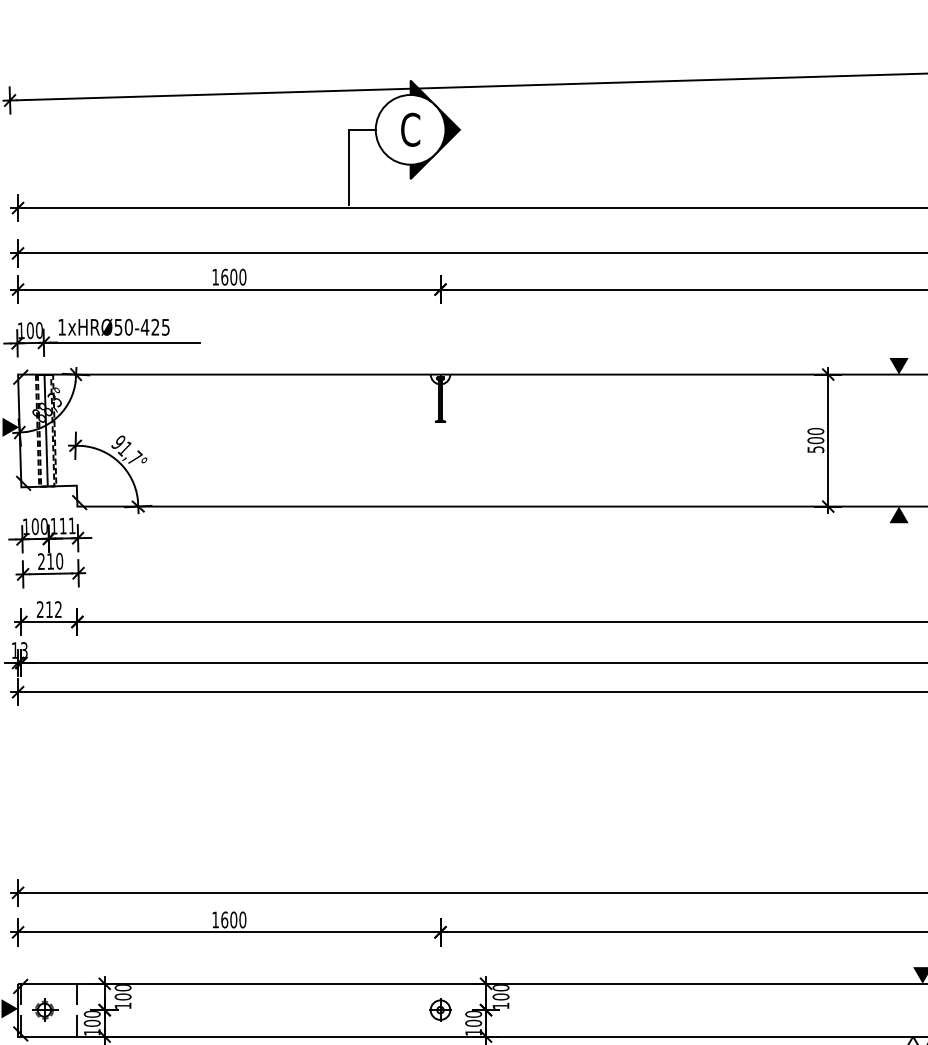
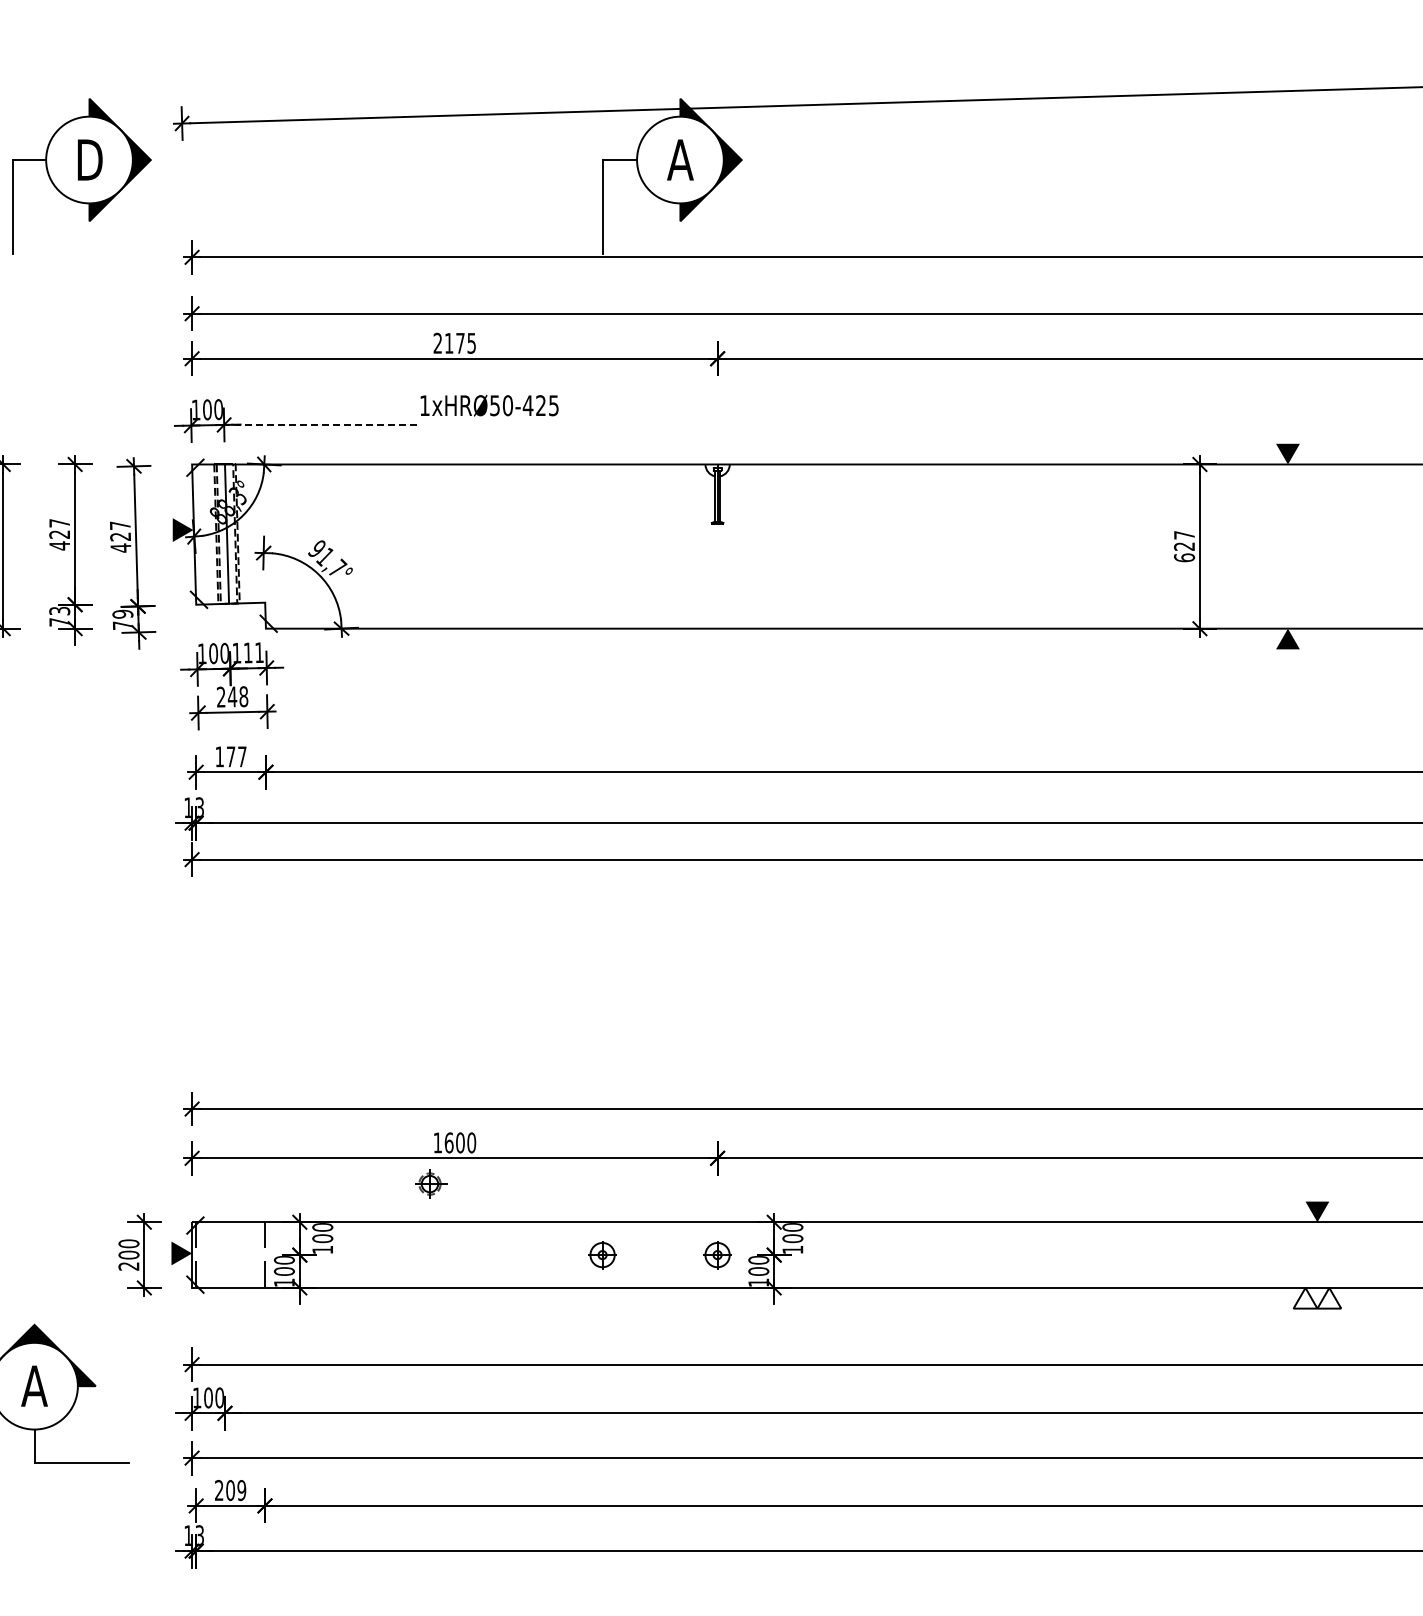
text: (410, 129) -> (680, 159), C -> A
text: (229, 276) -> (454, 342), 1600 -> 2175
text: (114, 327) -> (489, 405), moved
line: (121, 342) -> (320, 424), solid -> dashed
text: (815, 440) -> (1184, 546), 500 -> 627
text: (54, 561) -> (237, 696), 210 -> 248
text: (48, 609) -> (230, 756), 212 -> 177
part: (44, 1009) -> (430, 1183), moved
part: (347, 1010) -> (602, 1255), added

